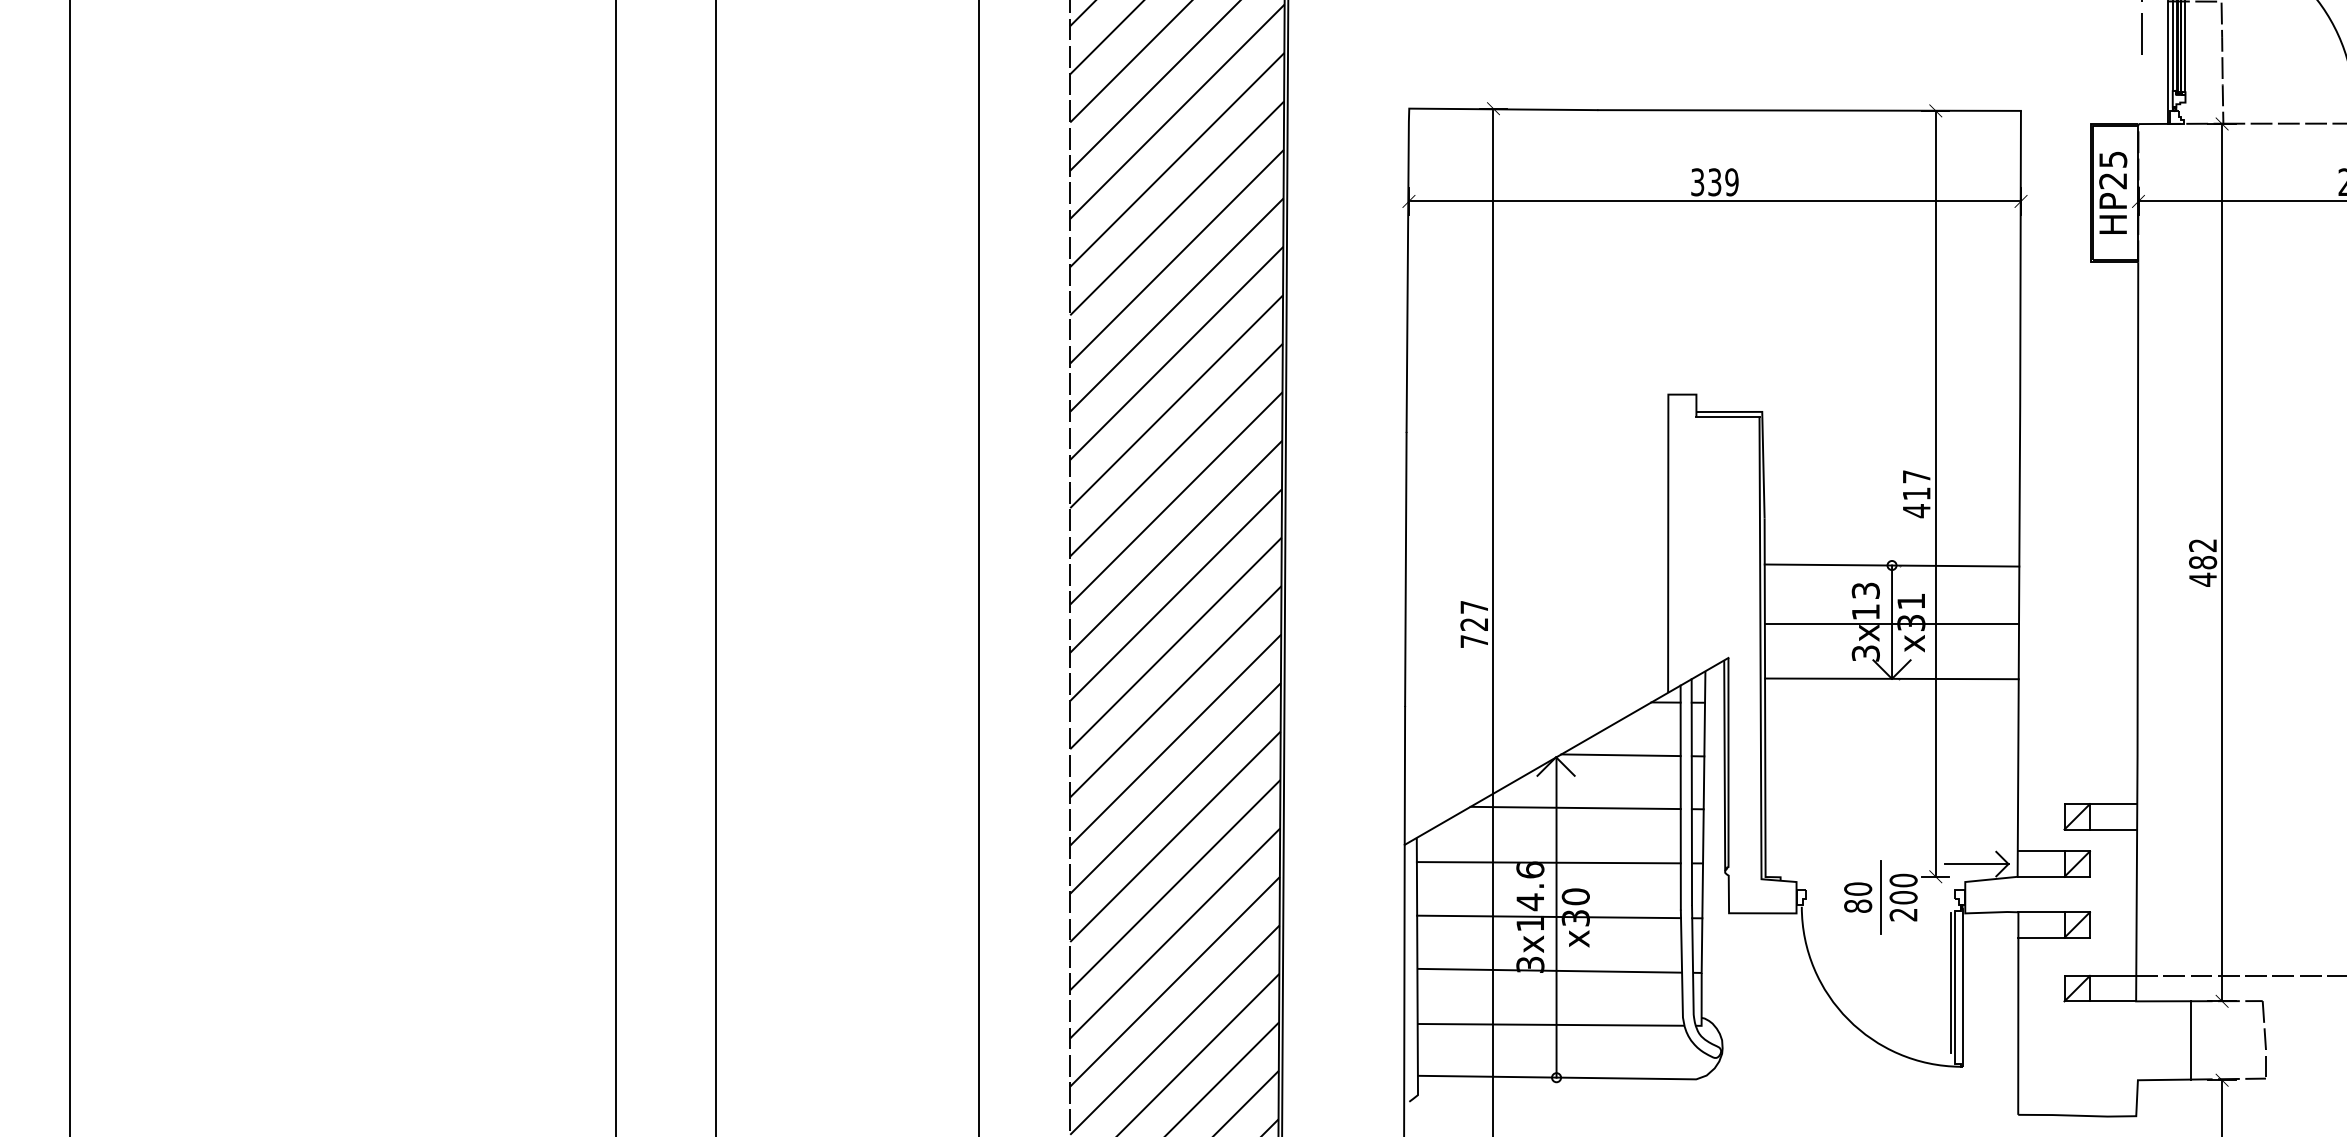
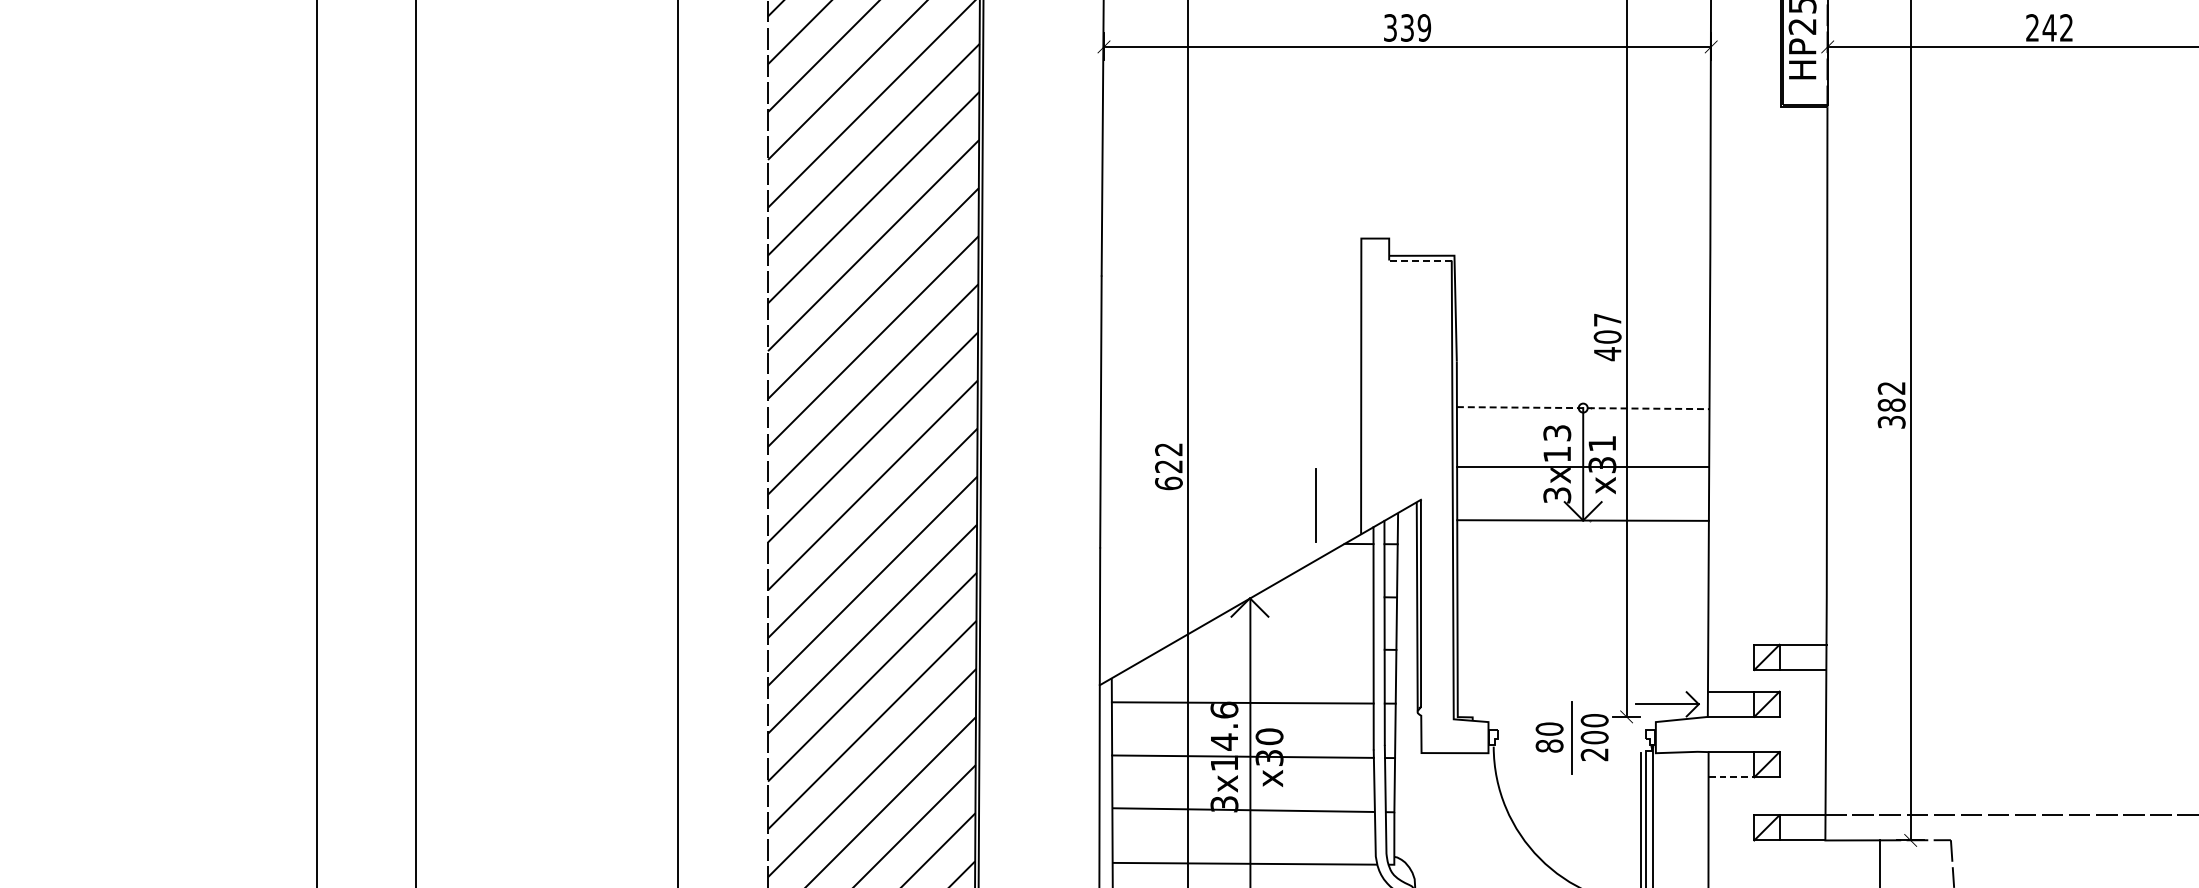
line: (1727, 416) -> (1420, 260), solid -> dashed
text: (1916, 493) -> (1607, 336), 417 -> 407
line: (1892, 565) -> (1583, 408), solid -> dashed
text: (2203, 579) -> (1892, 421), 482 -> 382
text: (1474, 624) -> (1169, 466), 727 -> 622
line: (1622, 663) -> (1315, 505), added
line: (1620, 755) -> (1313, 596), removed
line: (1575, 807) -> (1269, 648), removed
line: (2041, 937) -> (1731, 777), solid -> dashed

